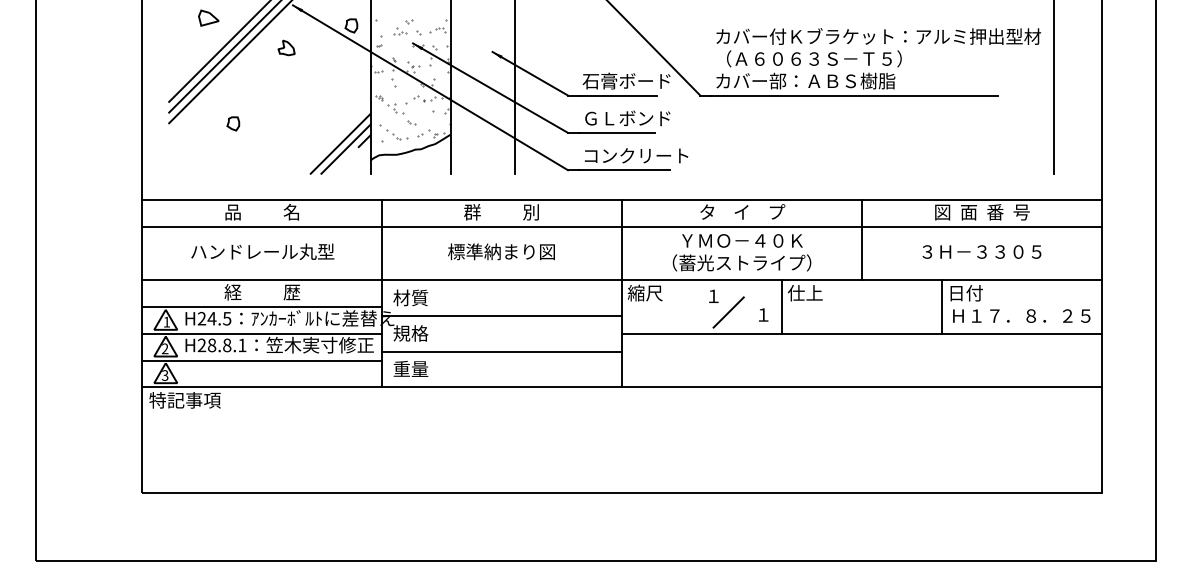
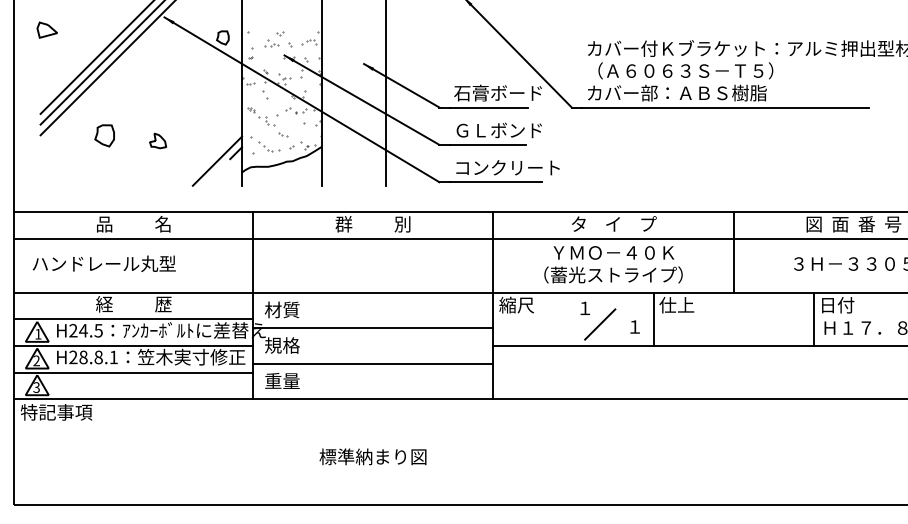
part: (208, 17) -> (46, 29), moved
part: (286, 47) -> (157, 140), moved
part: (233, 123) -> (104, 135), size x1.6
line: (340, 143) -> (211, 155), removed
text: (262, 251) -> (103, 263), moved
text: (501, 251) -> (372, 456), moved

